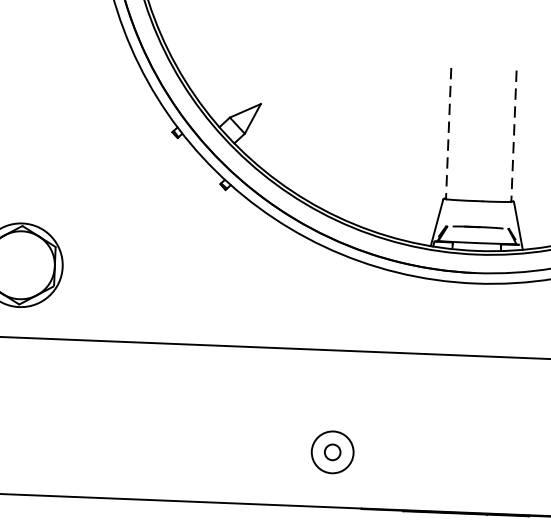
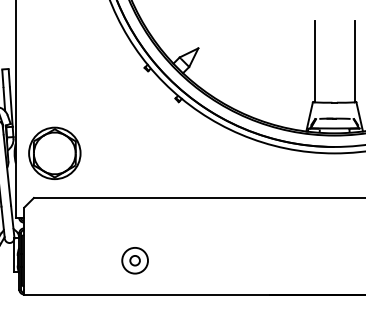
line: (448, 134) -> (314, 62), dashed -> solid
line: (513, 137) -> (354, 62), dashed -> solid
part: (331, 451) -> (134, 260), moved

